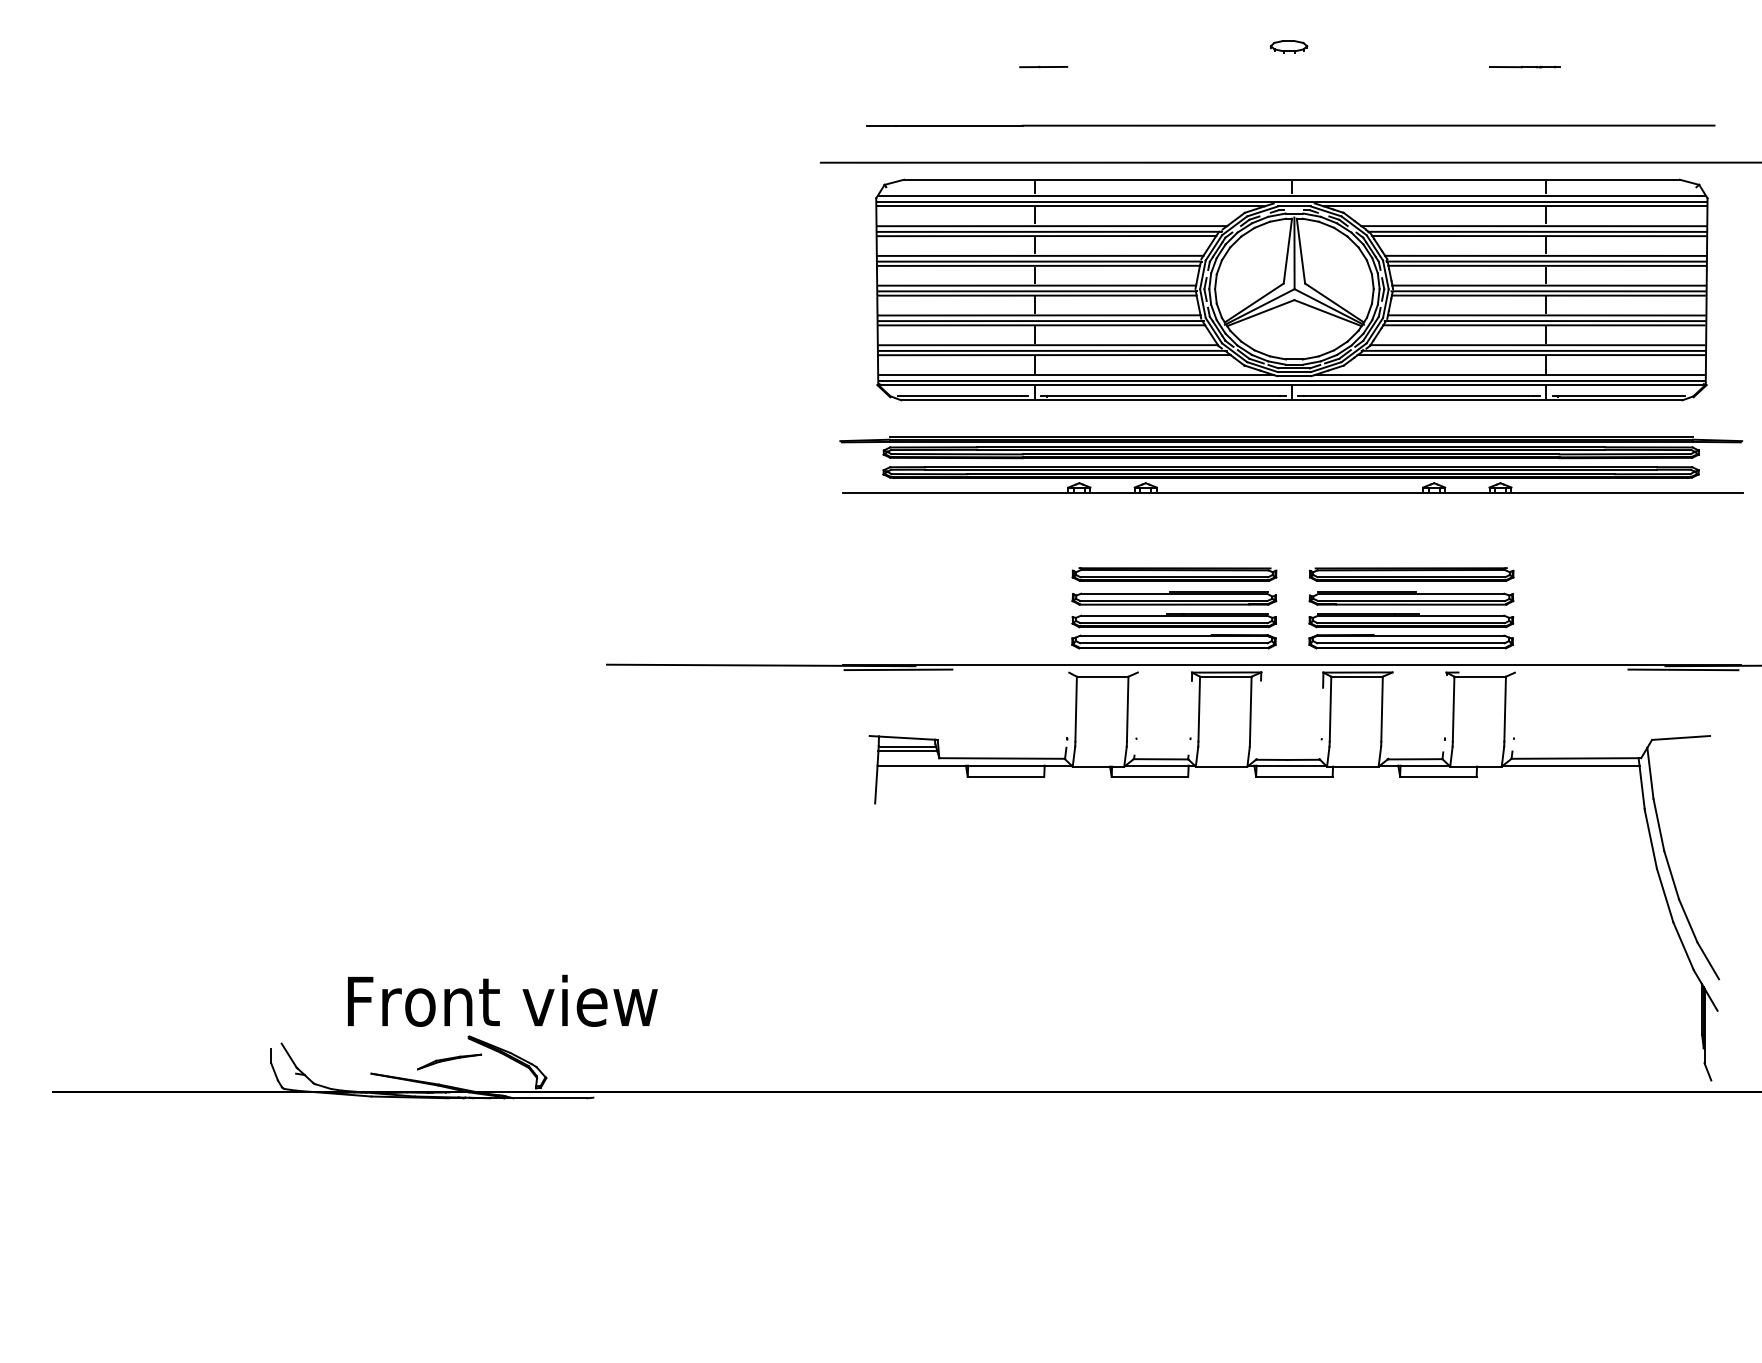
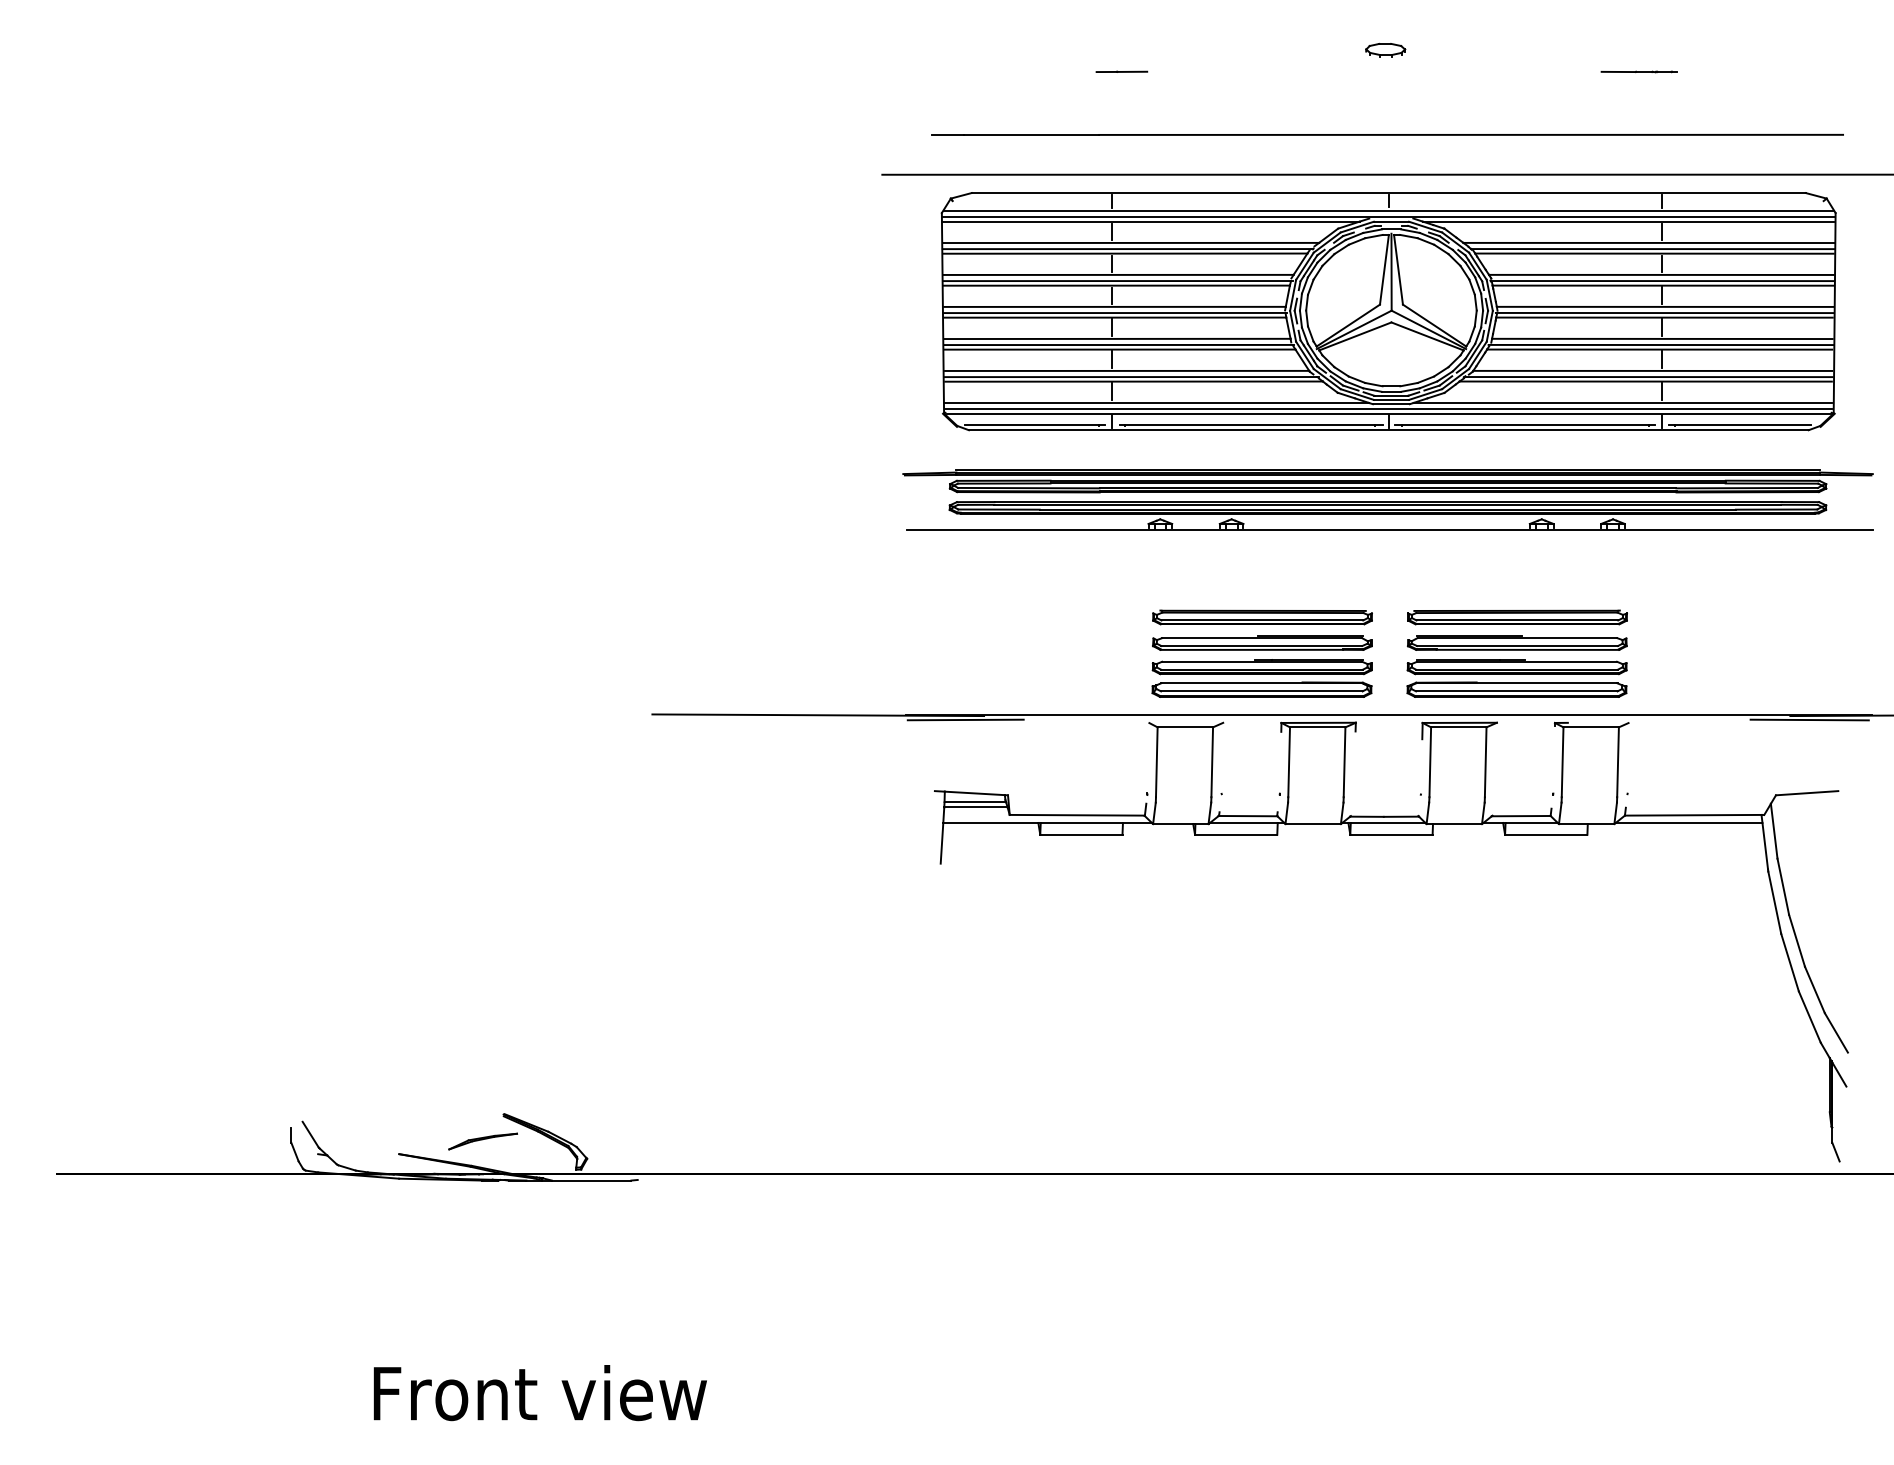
text: (502, 1000) -> (540, 1392), moved

